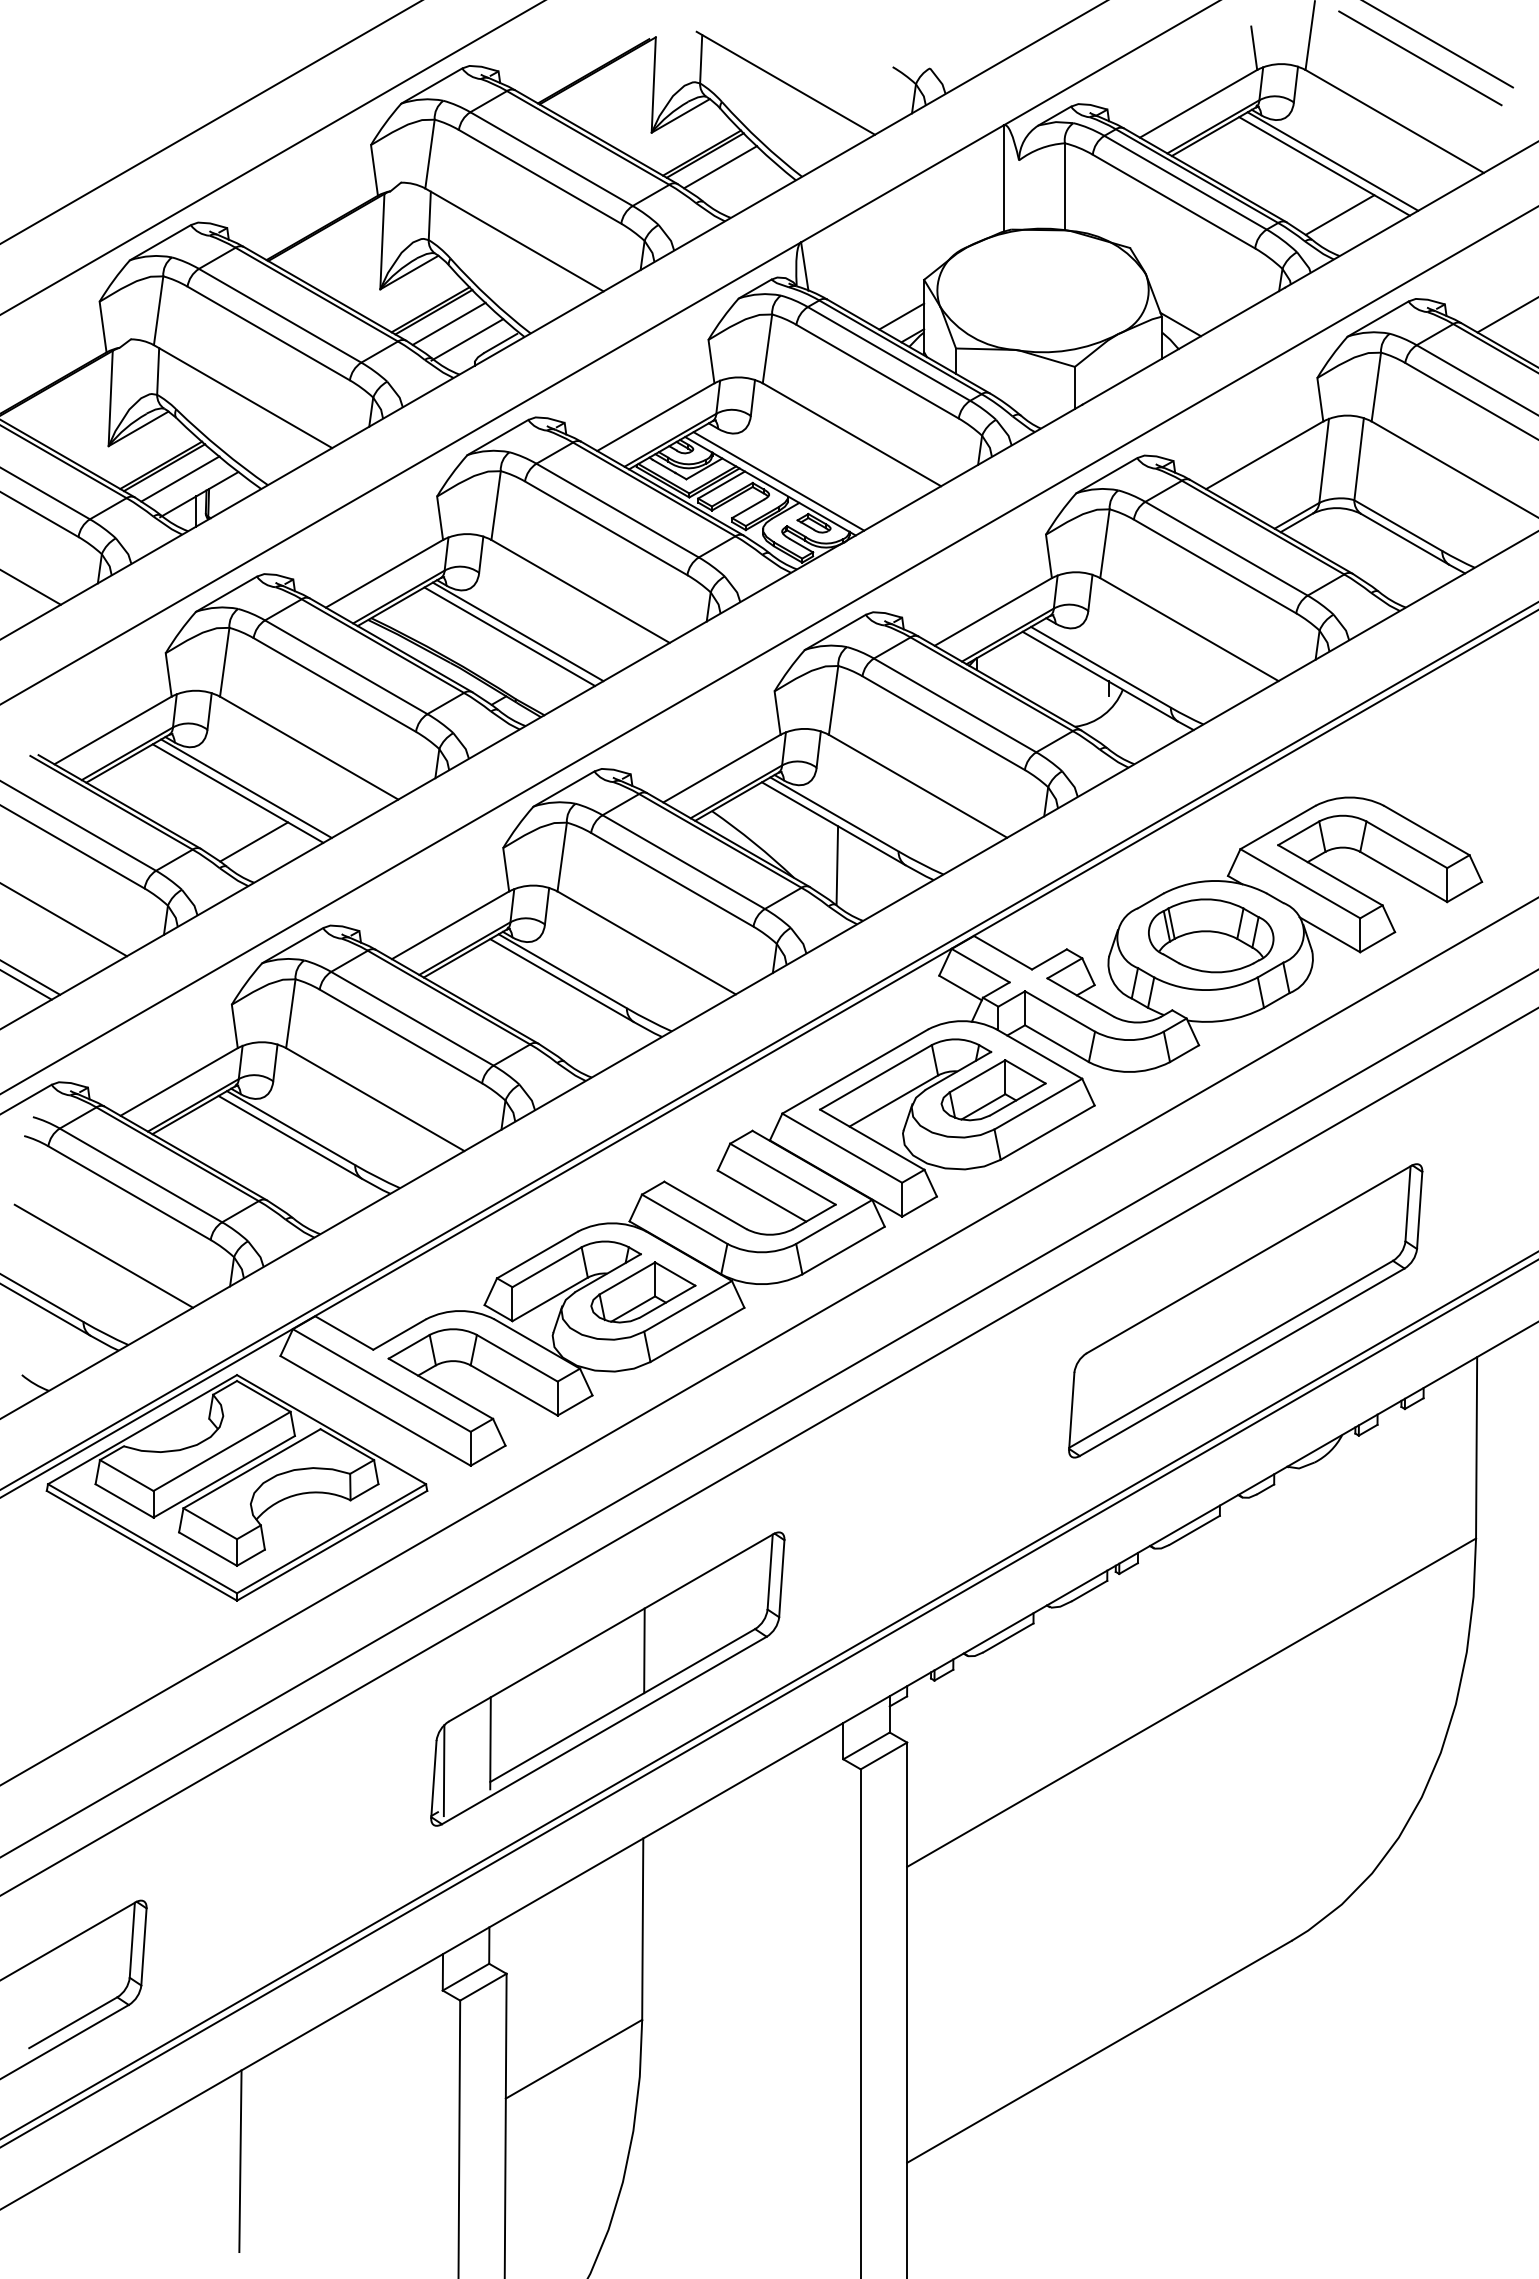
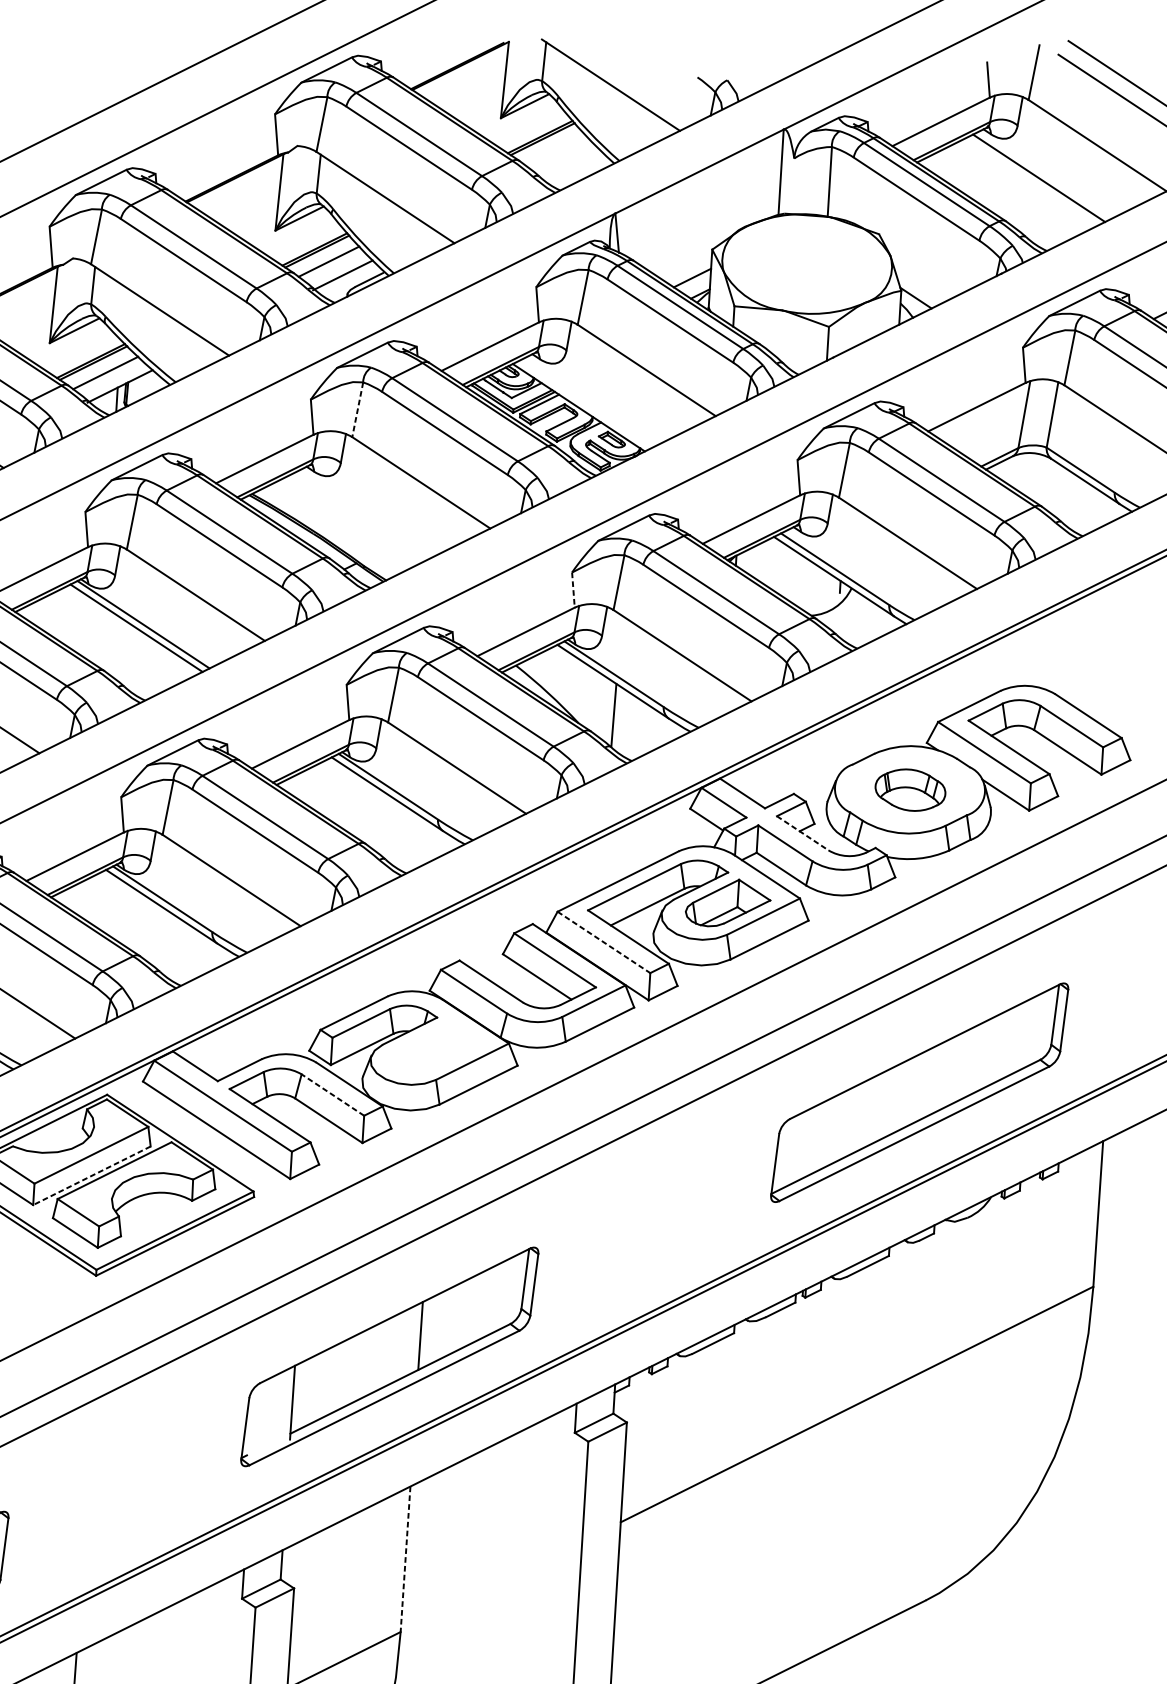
line: (1332, 161) -> (1045, 174), removed
line: (720, 167) -> (554, 149), removed
line: (1339, 214) -> (1048, 217), removed
line: (778, 481) -> (585, 404), removed
line: (496, 505) -> (358, 409), solid -> dashed
line: (517, 631) -> (368, 511), removed
line: (509, 636) -> (362, 515), removed
line: (777, 713) -> (573, 590), solid -> dashed
line: (254, 841) -> (147, 667), removed
part: (1211, 935) -> (910, 789), size x0.7
line: (1081, 997) -> (803, 833), solid -> dashed
line: (842, 1148) -> (604, 942), solid -> dashed
part: (643, 1292) -> (437, 1048), removed
line: (517, 1358) -> (333, 1095), solid -> dashed
line: (224, 1476) -> (92, 1175), solid -> dashed
line: (443, 1770) -> (253, 1422), removed
line: (642, 1929) -> (405, 1559), solid -> dashed

